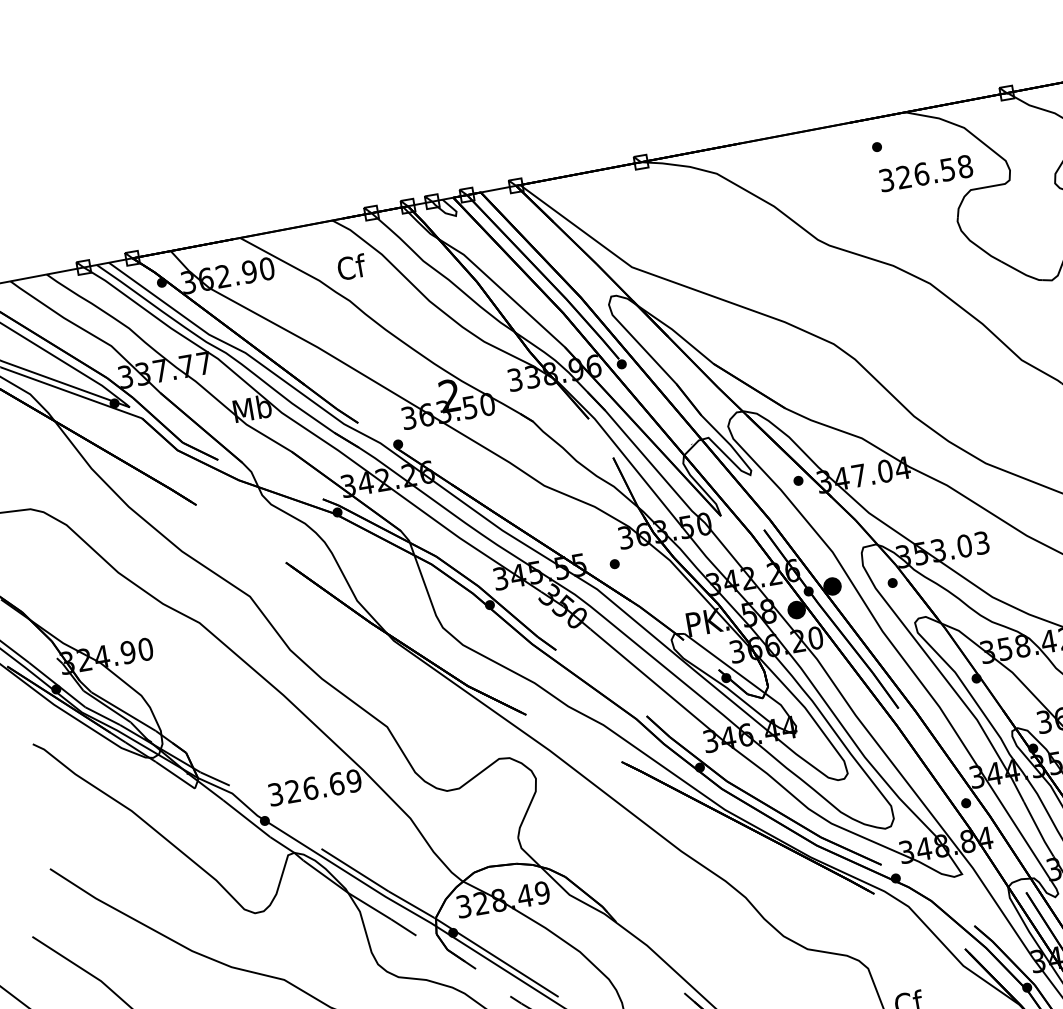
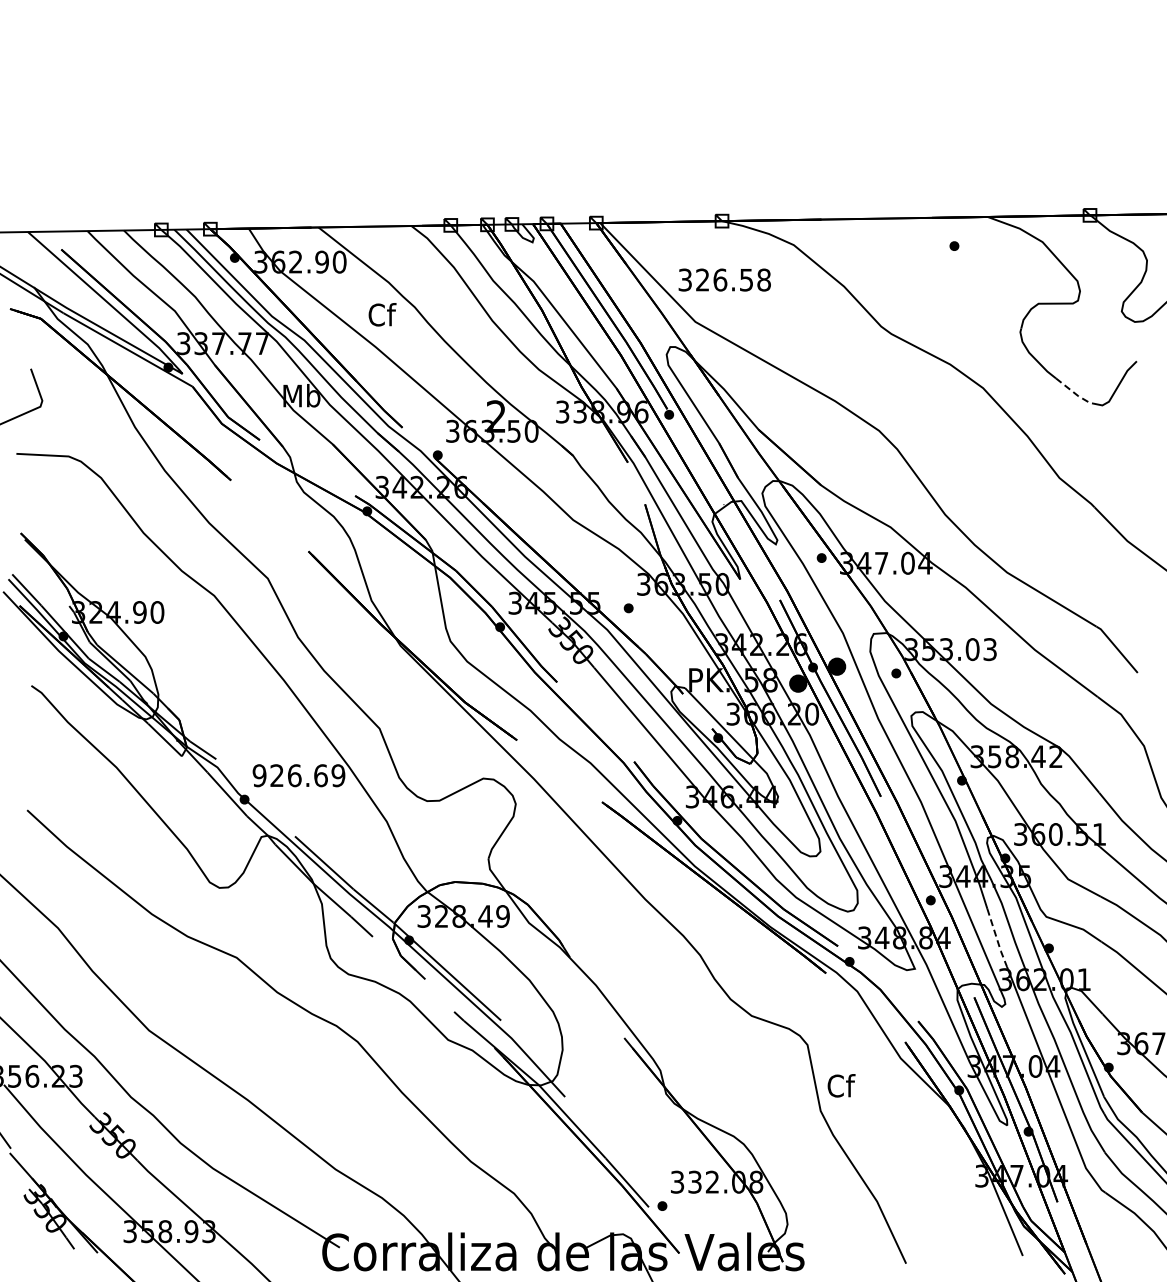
text: (925, 172) -> (724, 279), moved
text: (351, 266) -> (382, 314), moved
line: (1023, 273) -> (1075, 393), solid -> dashed
text: (275, 794) -> (259, 775), 326.69 -> 926.69
line: (1038, 829) -> (996, 938), solid -> dashed

